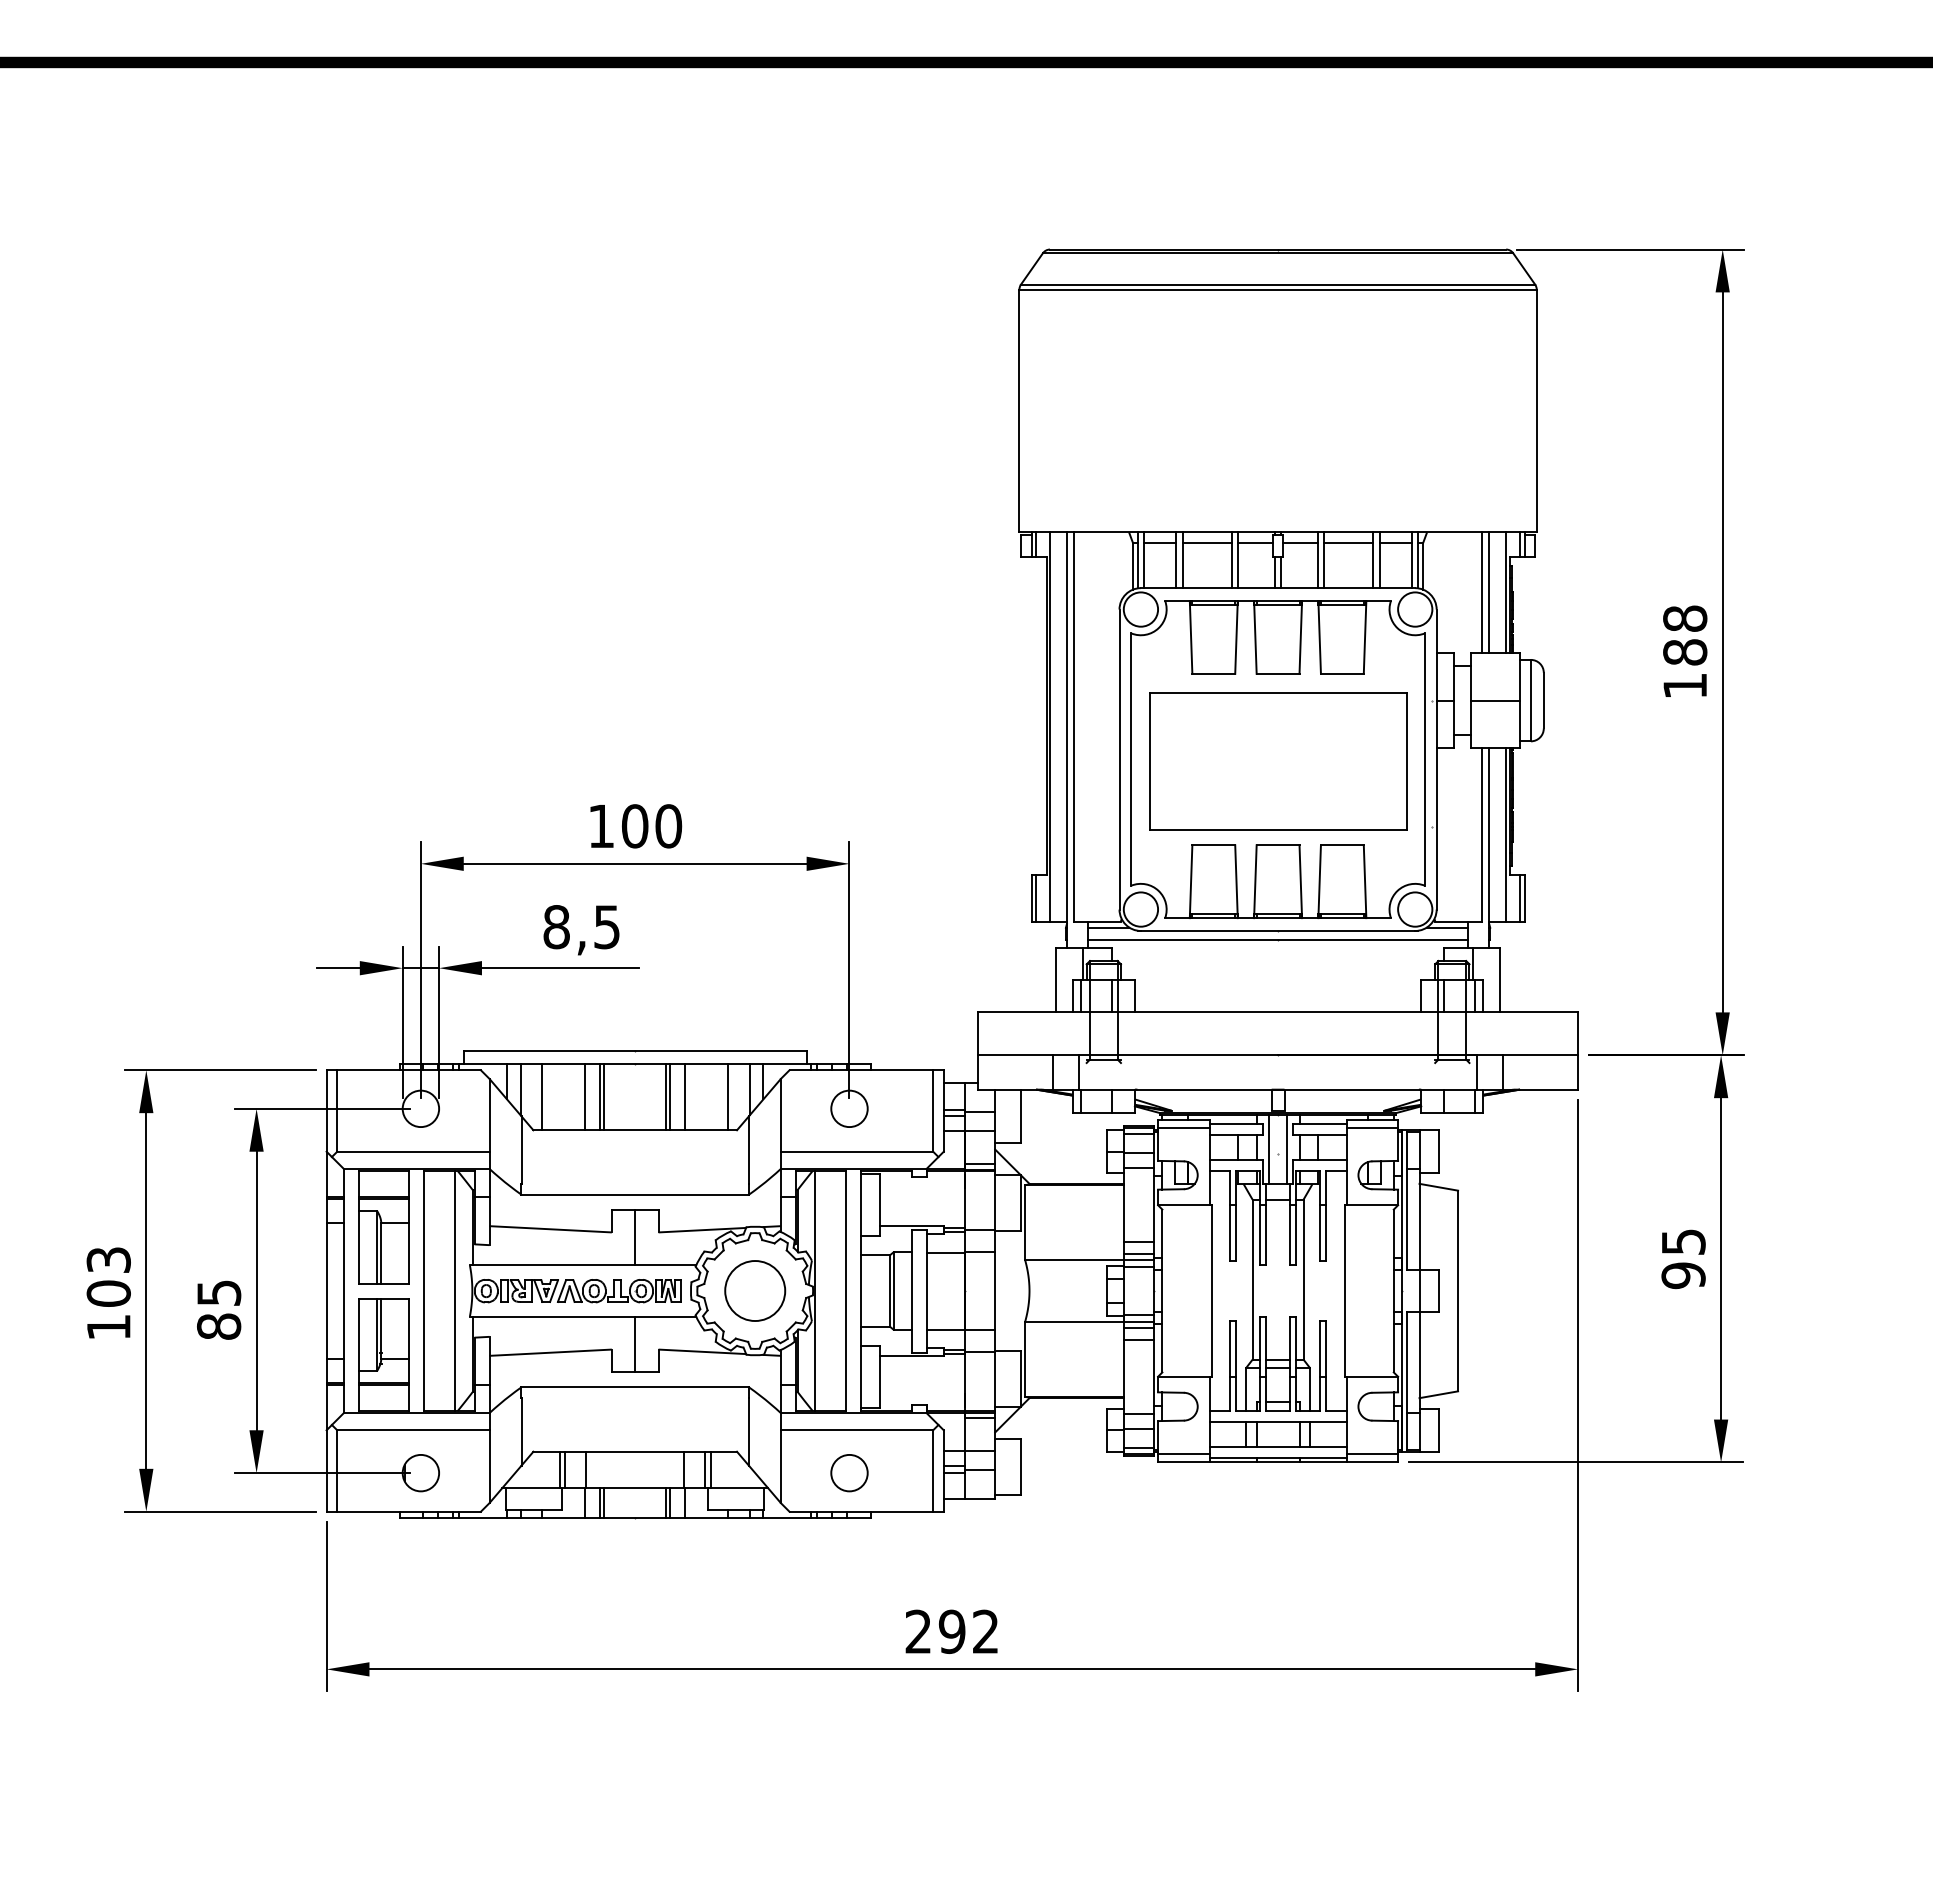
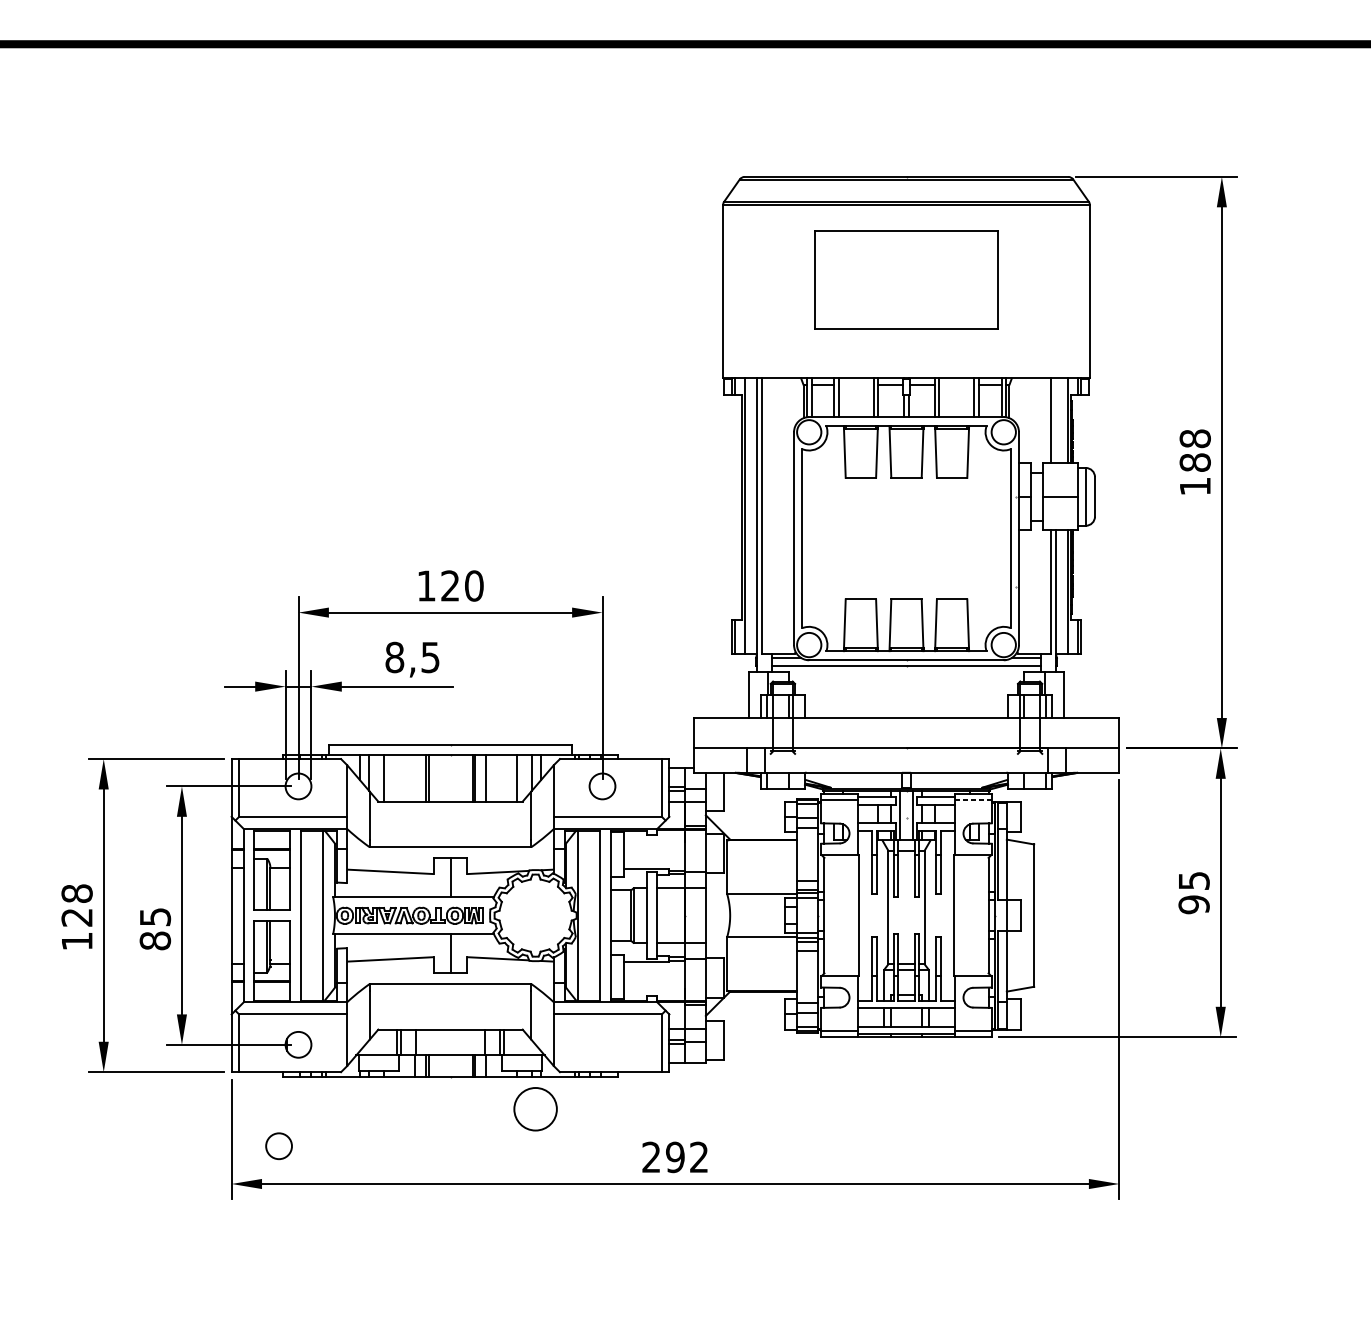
line: (1207, 543) -> (856, 385), removed
line: (1348, 543) -> (956, 385), removed
line: (1489, 592) -> (1056, 420), removed
part: (1278, 761) -> (906, 279), moved
text: (634, 826) -> (450, 586), 100 -> 120
line: (585, 1096) -> (415, 777), removed
line: (1372, 1128) -> (973, 800), solid -> dashed
text: (108, 1276) -> (76, 905), 103 -> 128
circle: (755, 1290) -> (535, 1108), moved
circle: (849, 1473) -> (279, 1146), moved

